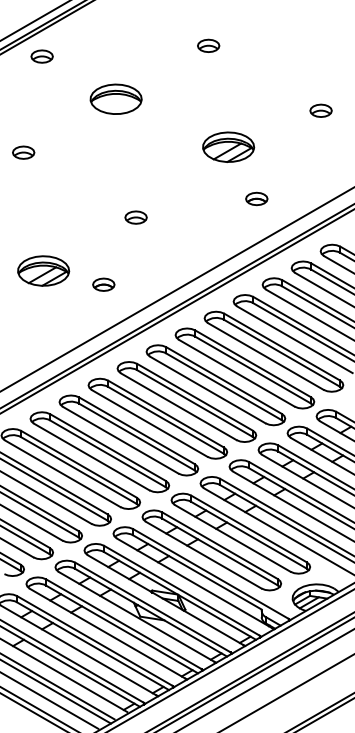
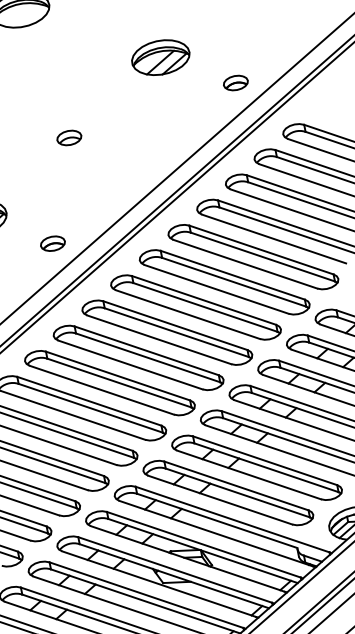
part: (228, 146) -> (160, 56), moved
part: (256, 198) -> (235, 82), moved
part: (103, 284) -> (52, 243), moved

